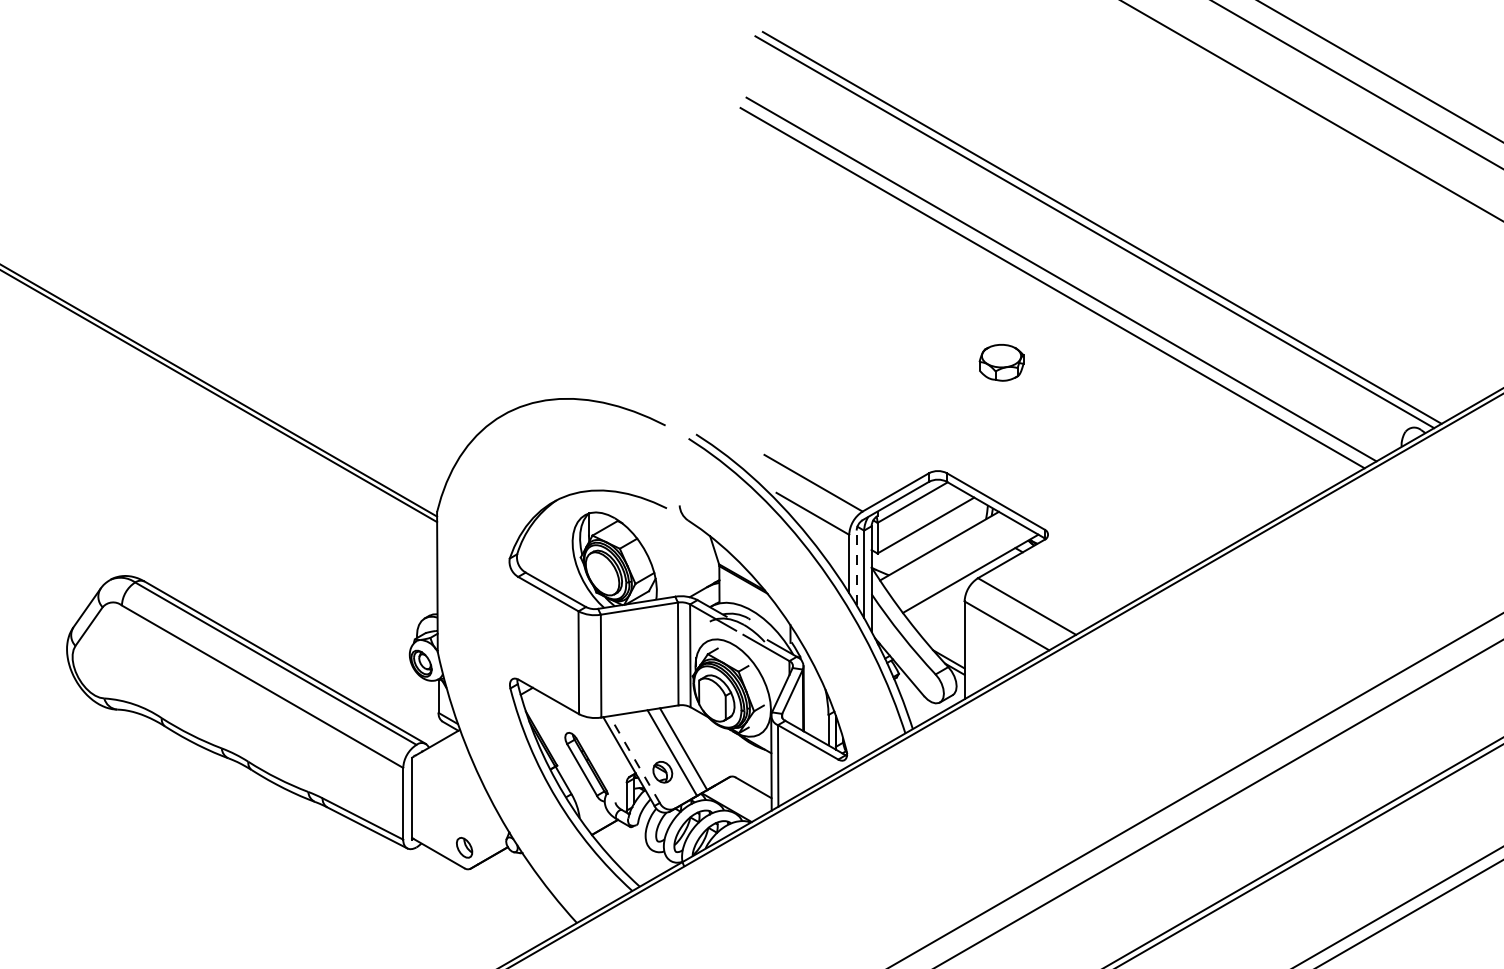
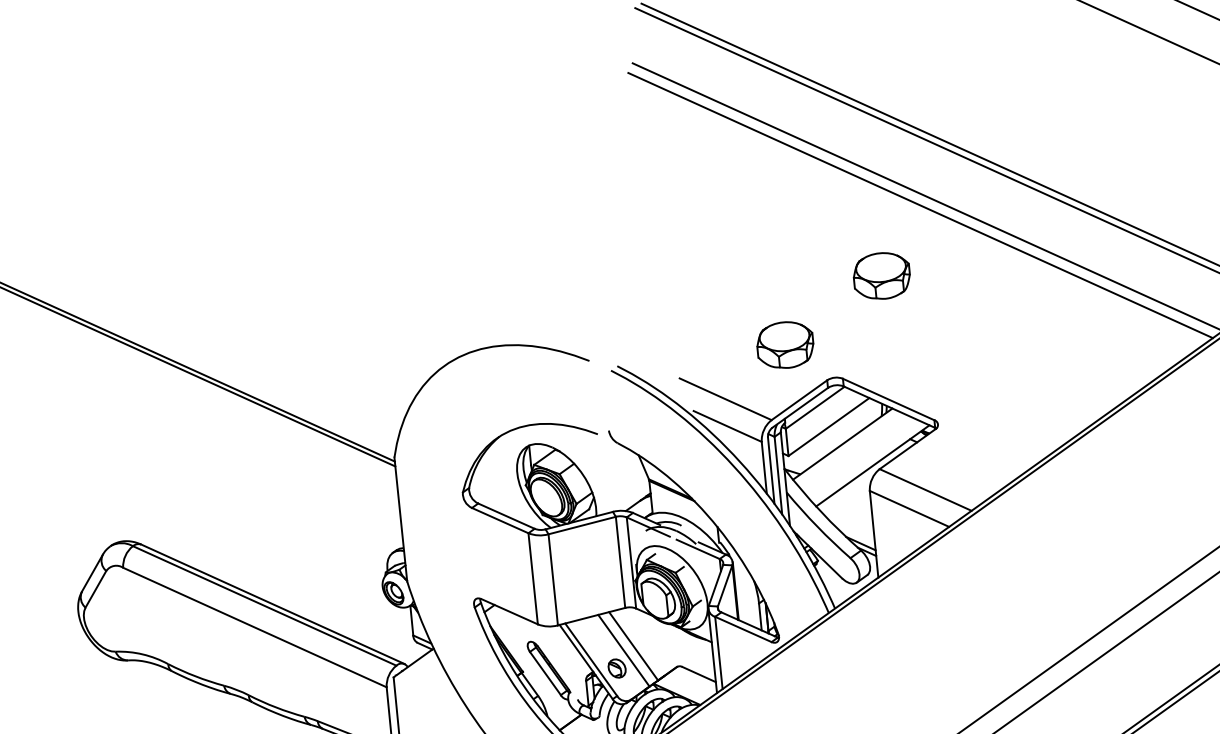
part: (1001, 362) -> (881, 275), size x1.43
part: (886, 428) -> (785, 344), added
line: (856, 567) -> (771, 470), dashed -> solid
line: (634, 759) -> (590, 659), dashed -> solid

